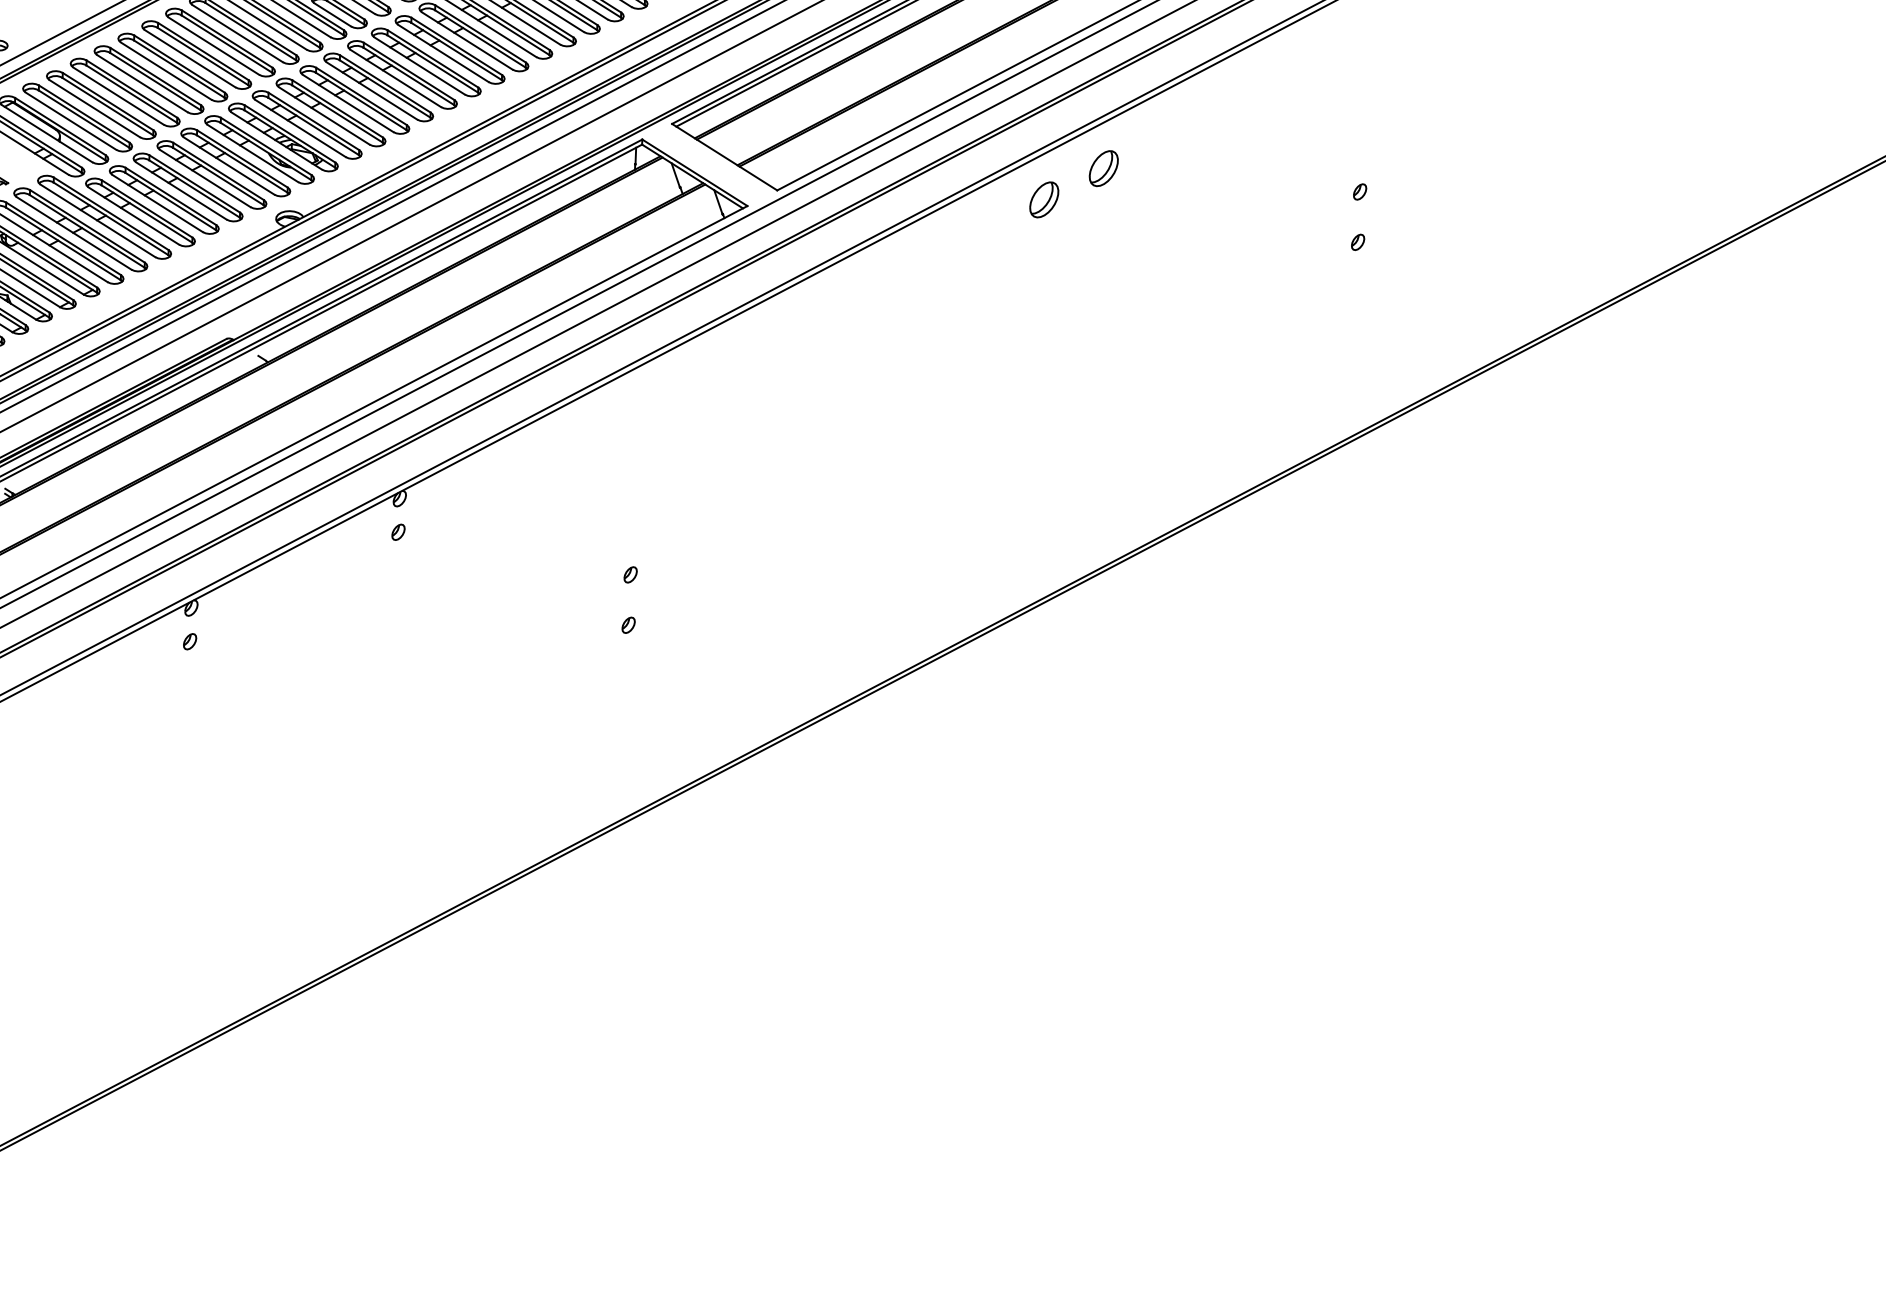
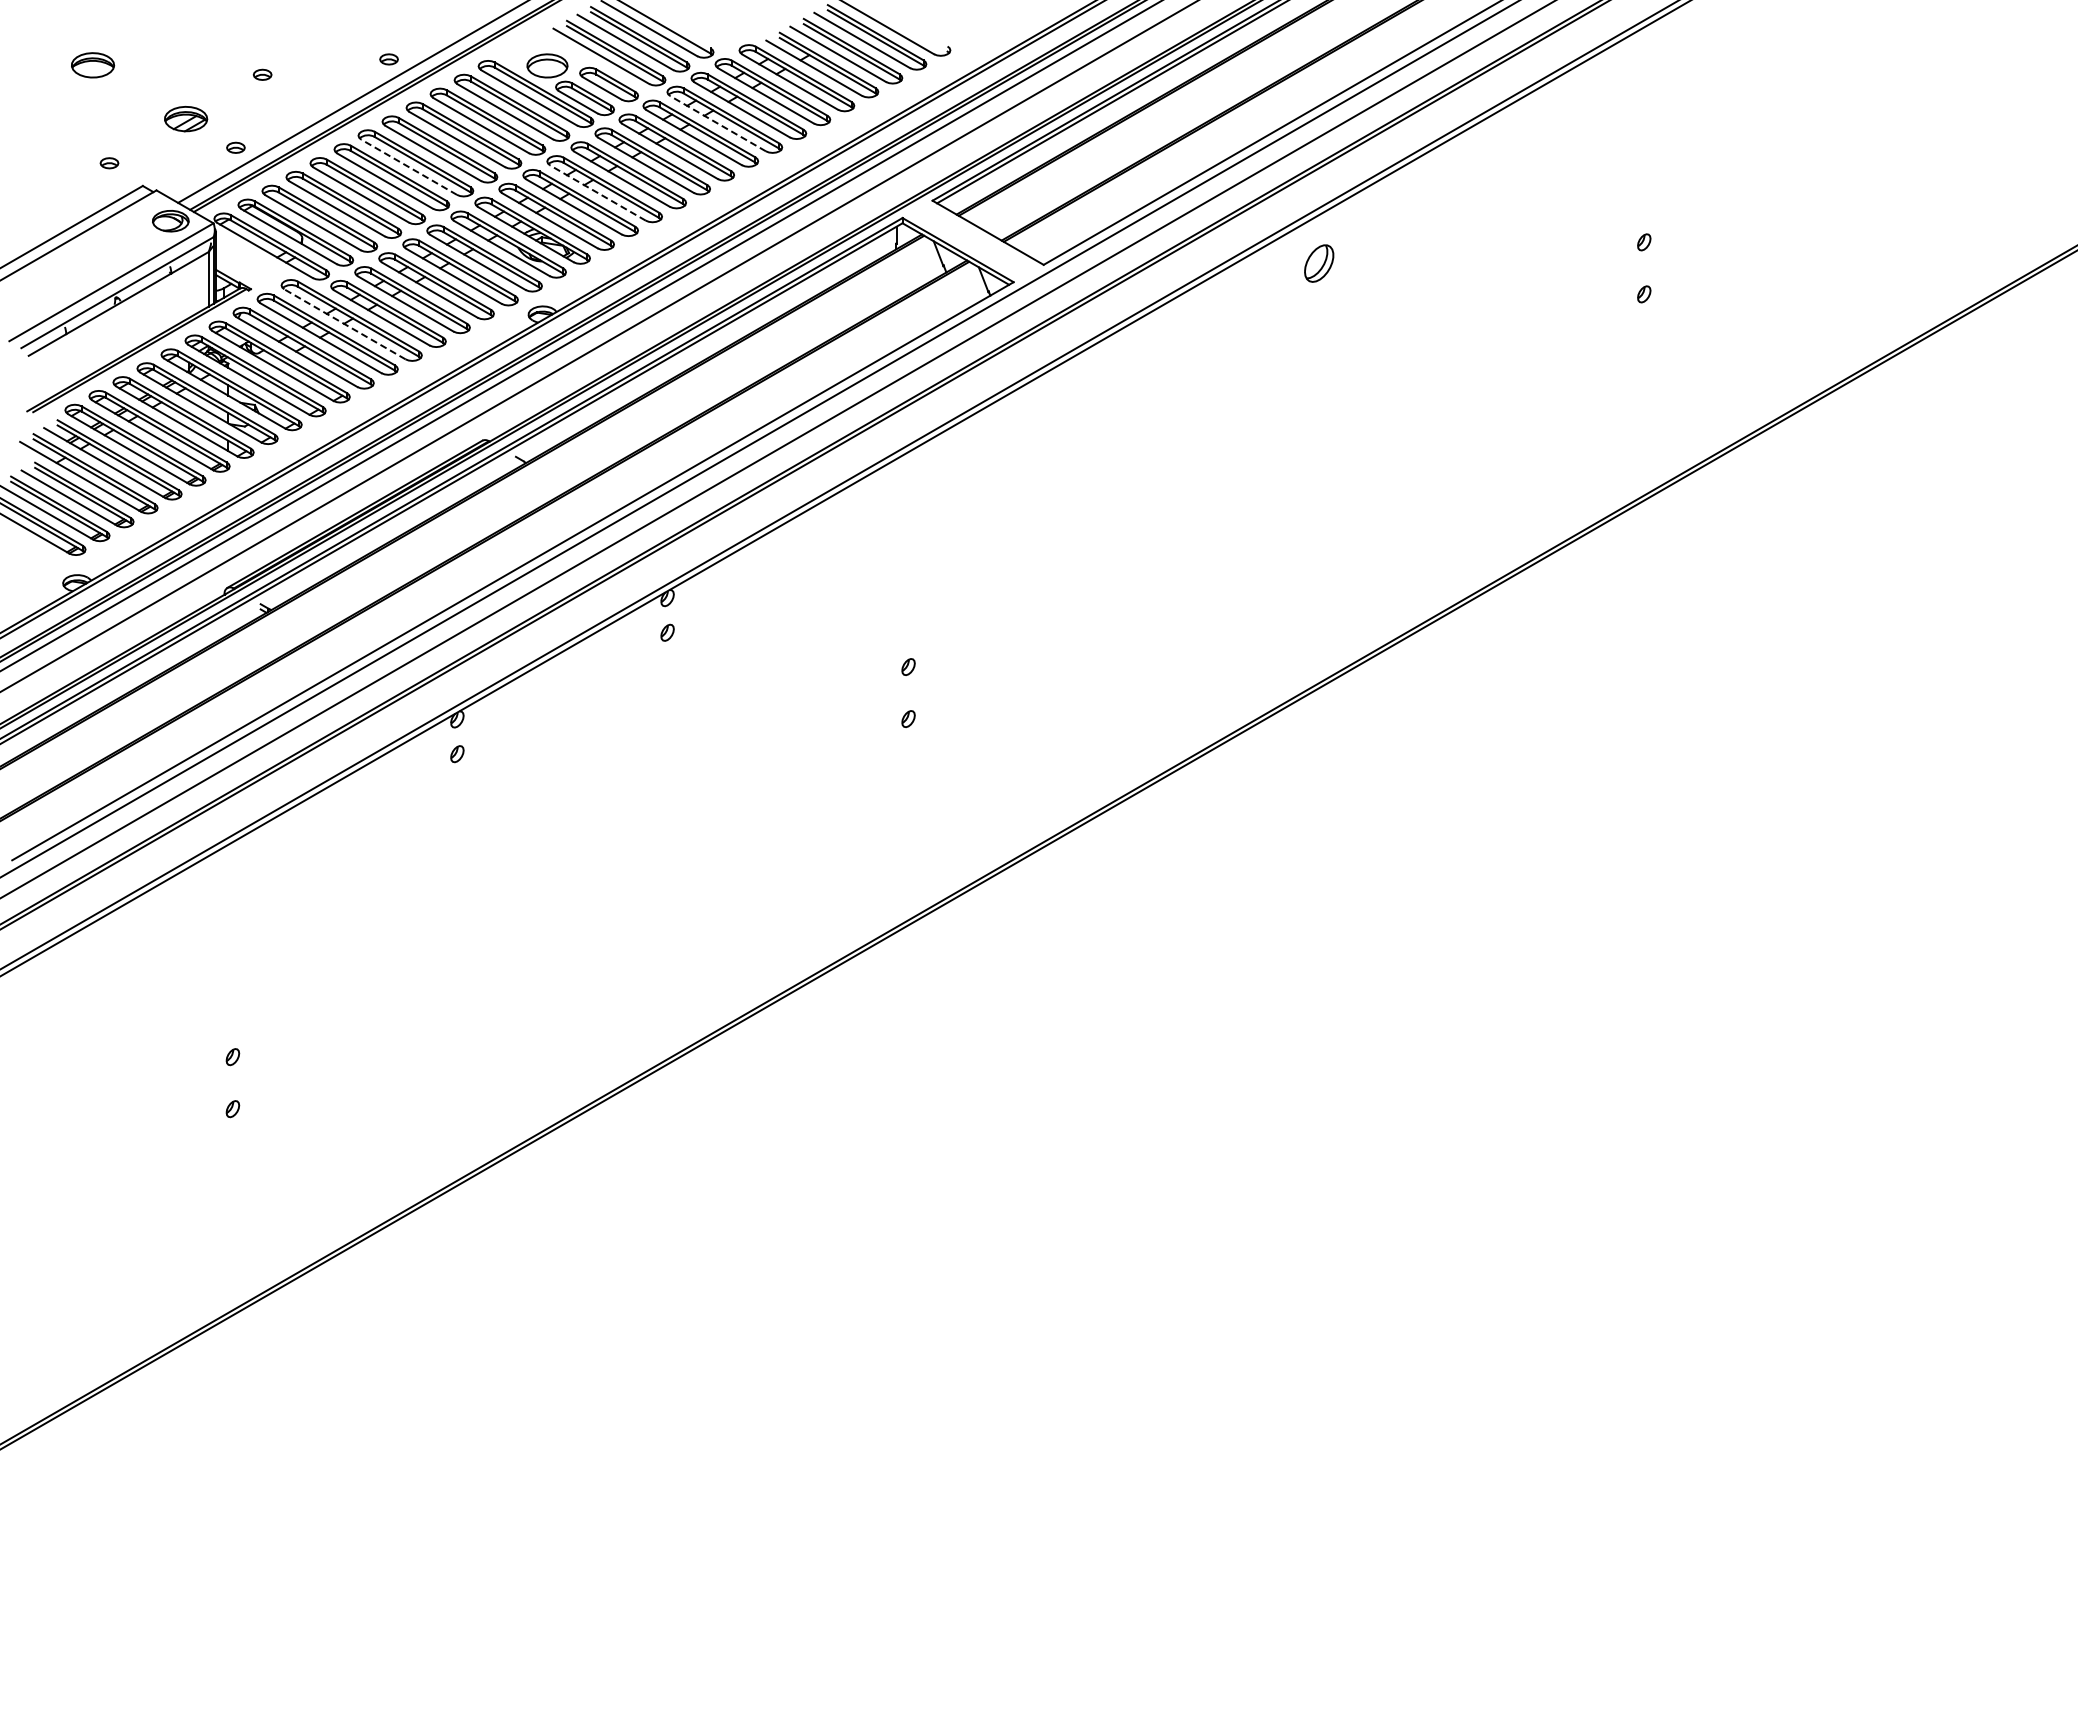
line: (466, 40) -> (717, 123), solid -> dashed
line: (165, 71) -> (408, 167), solid -> dashed
line: (347, 102) -> (597, 192), solid -> dashed
part: (1104, 168) -> (1379, 228), removed
line: (97, 220) -> (344, 324), solid -> dashed

